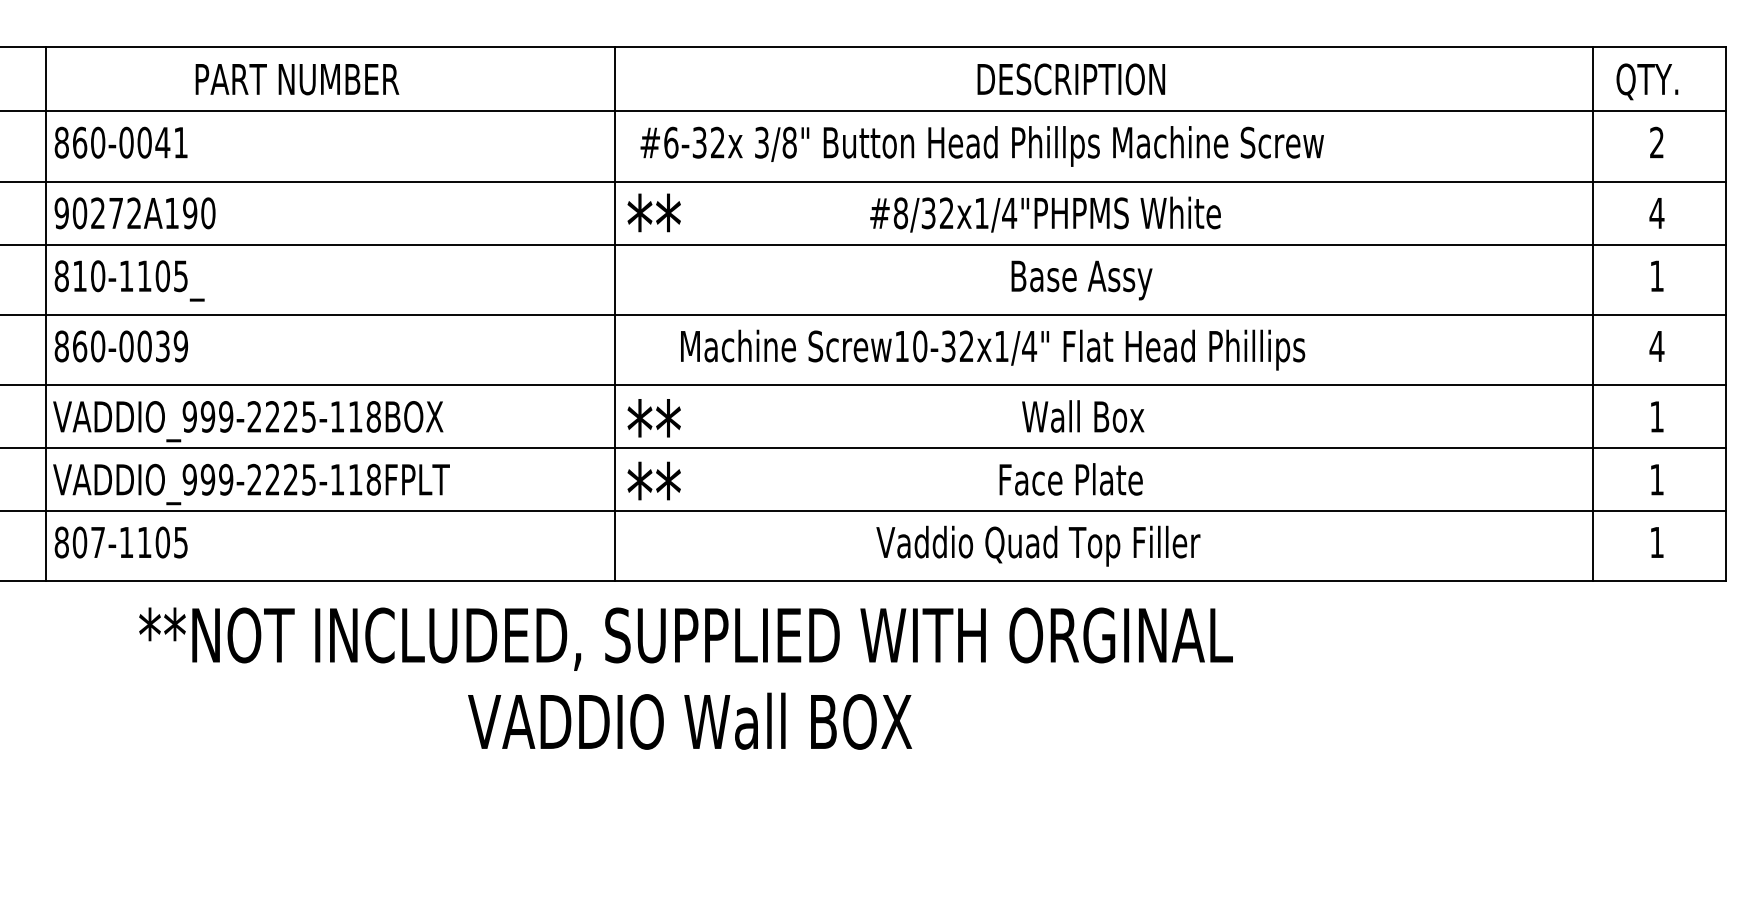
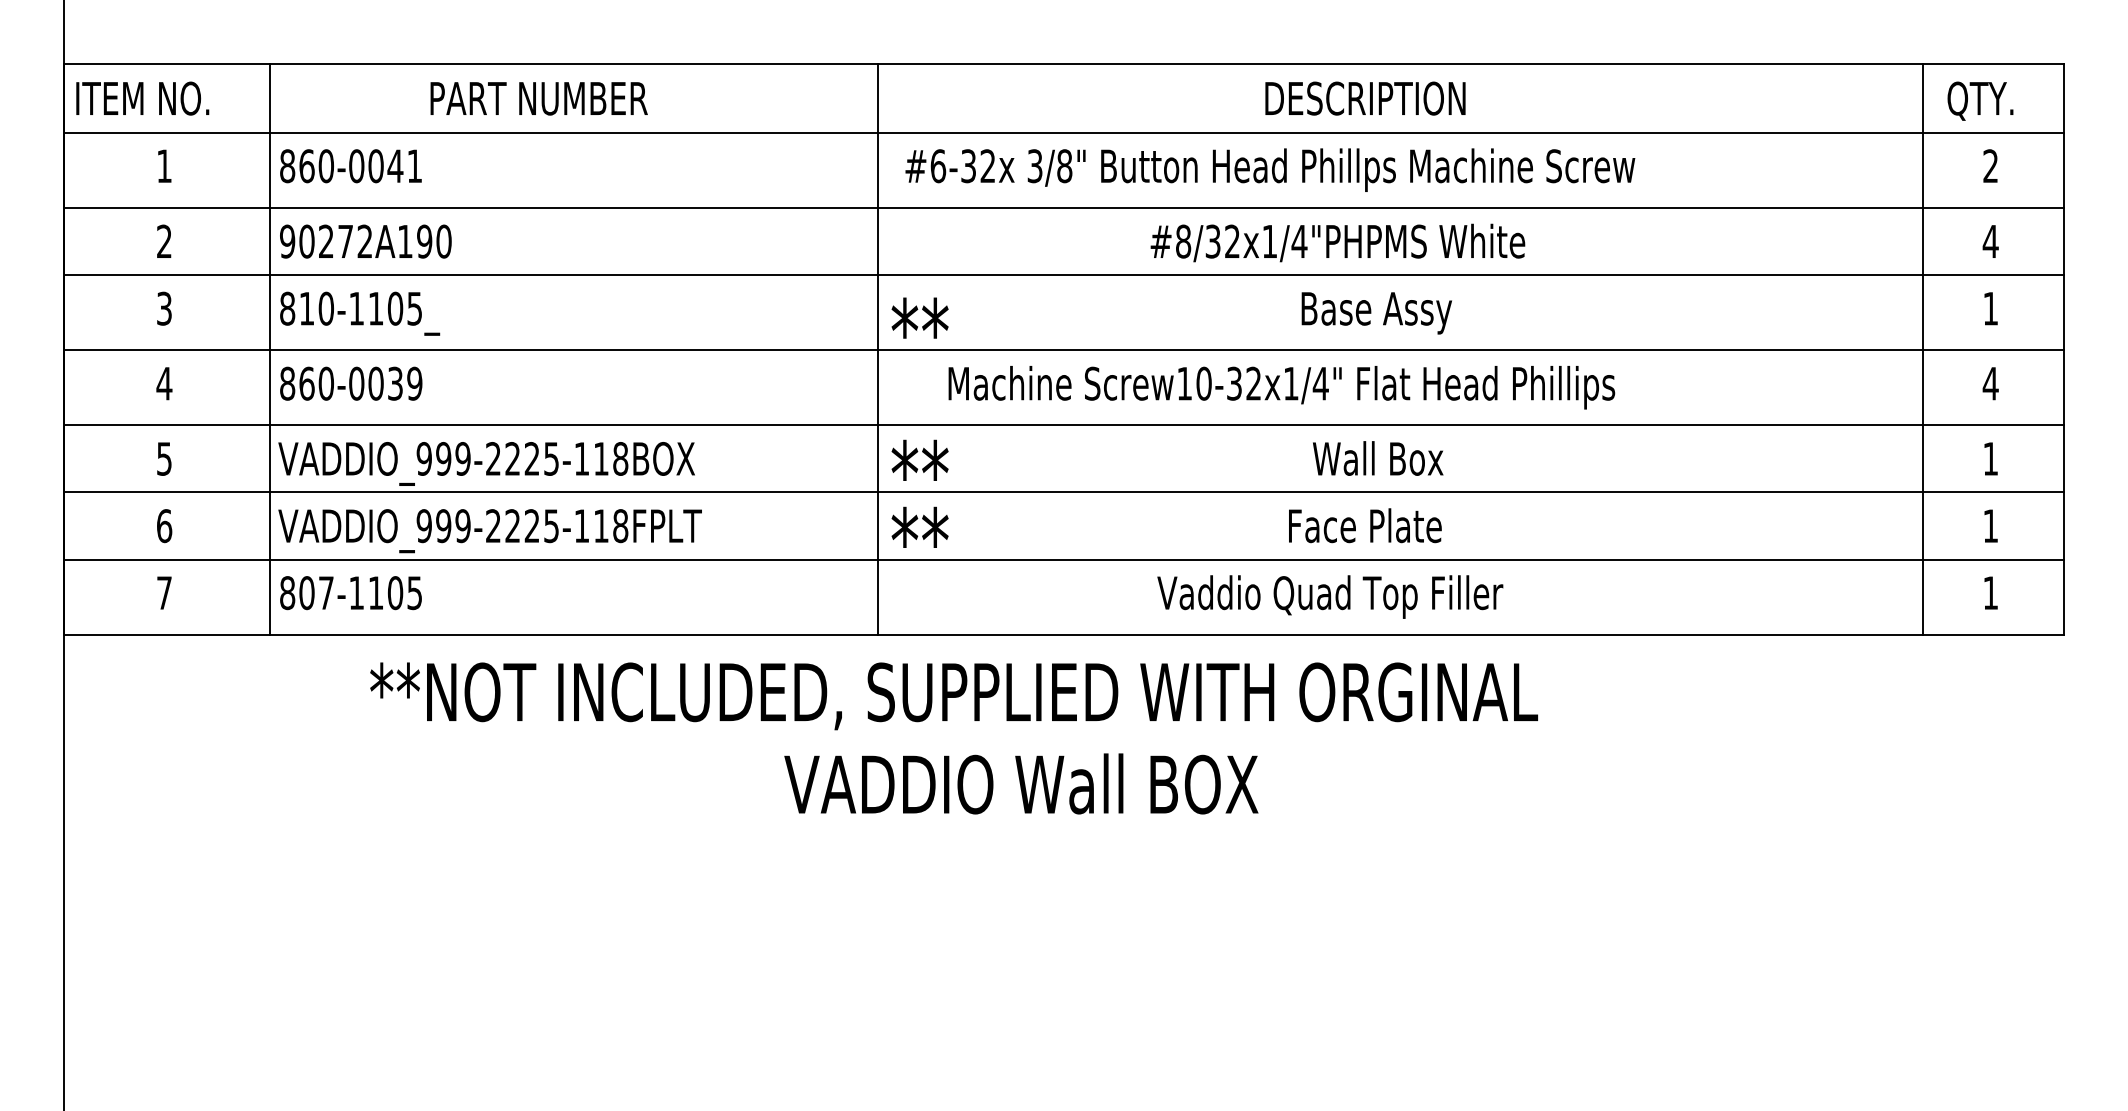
text: (653, 212) -> (919, 317), moved
text: (690, 720) -> (1021, 783), moved

